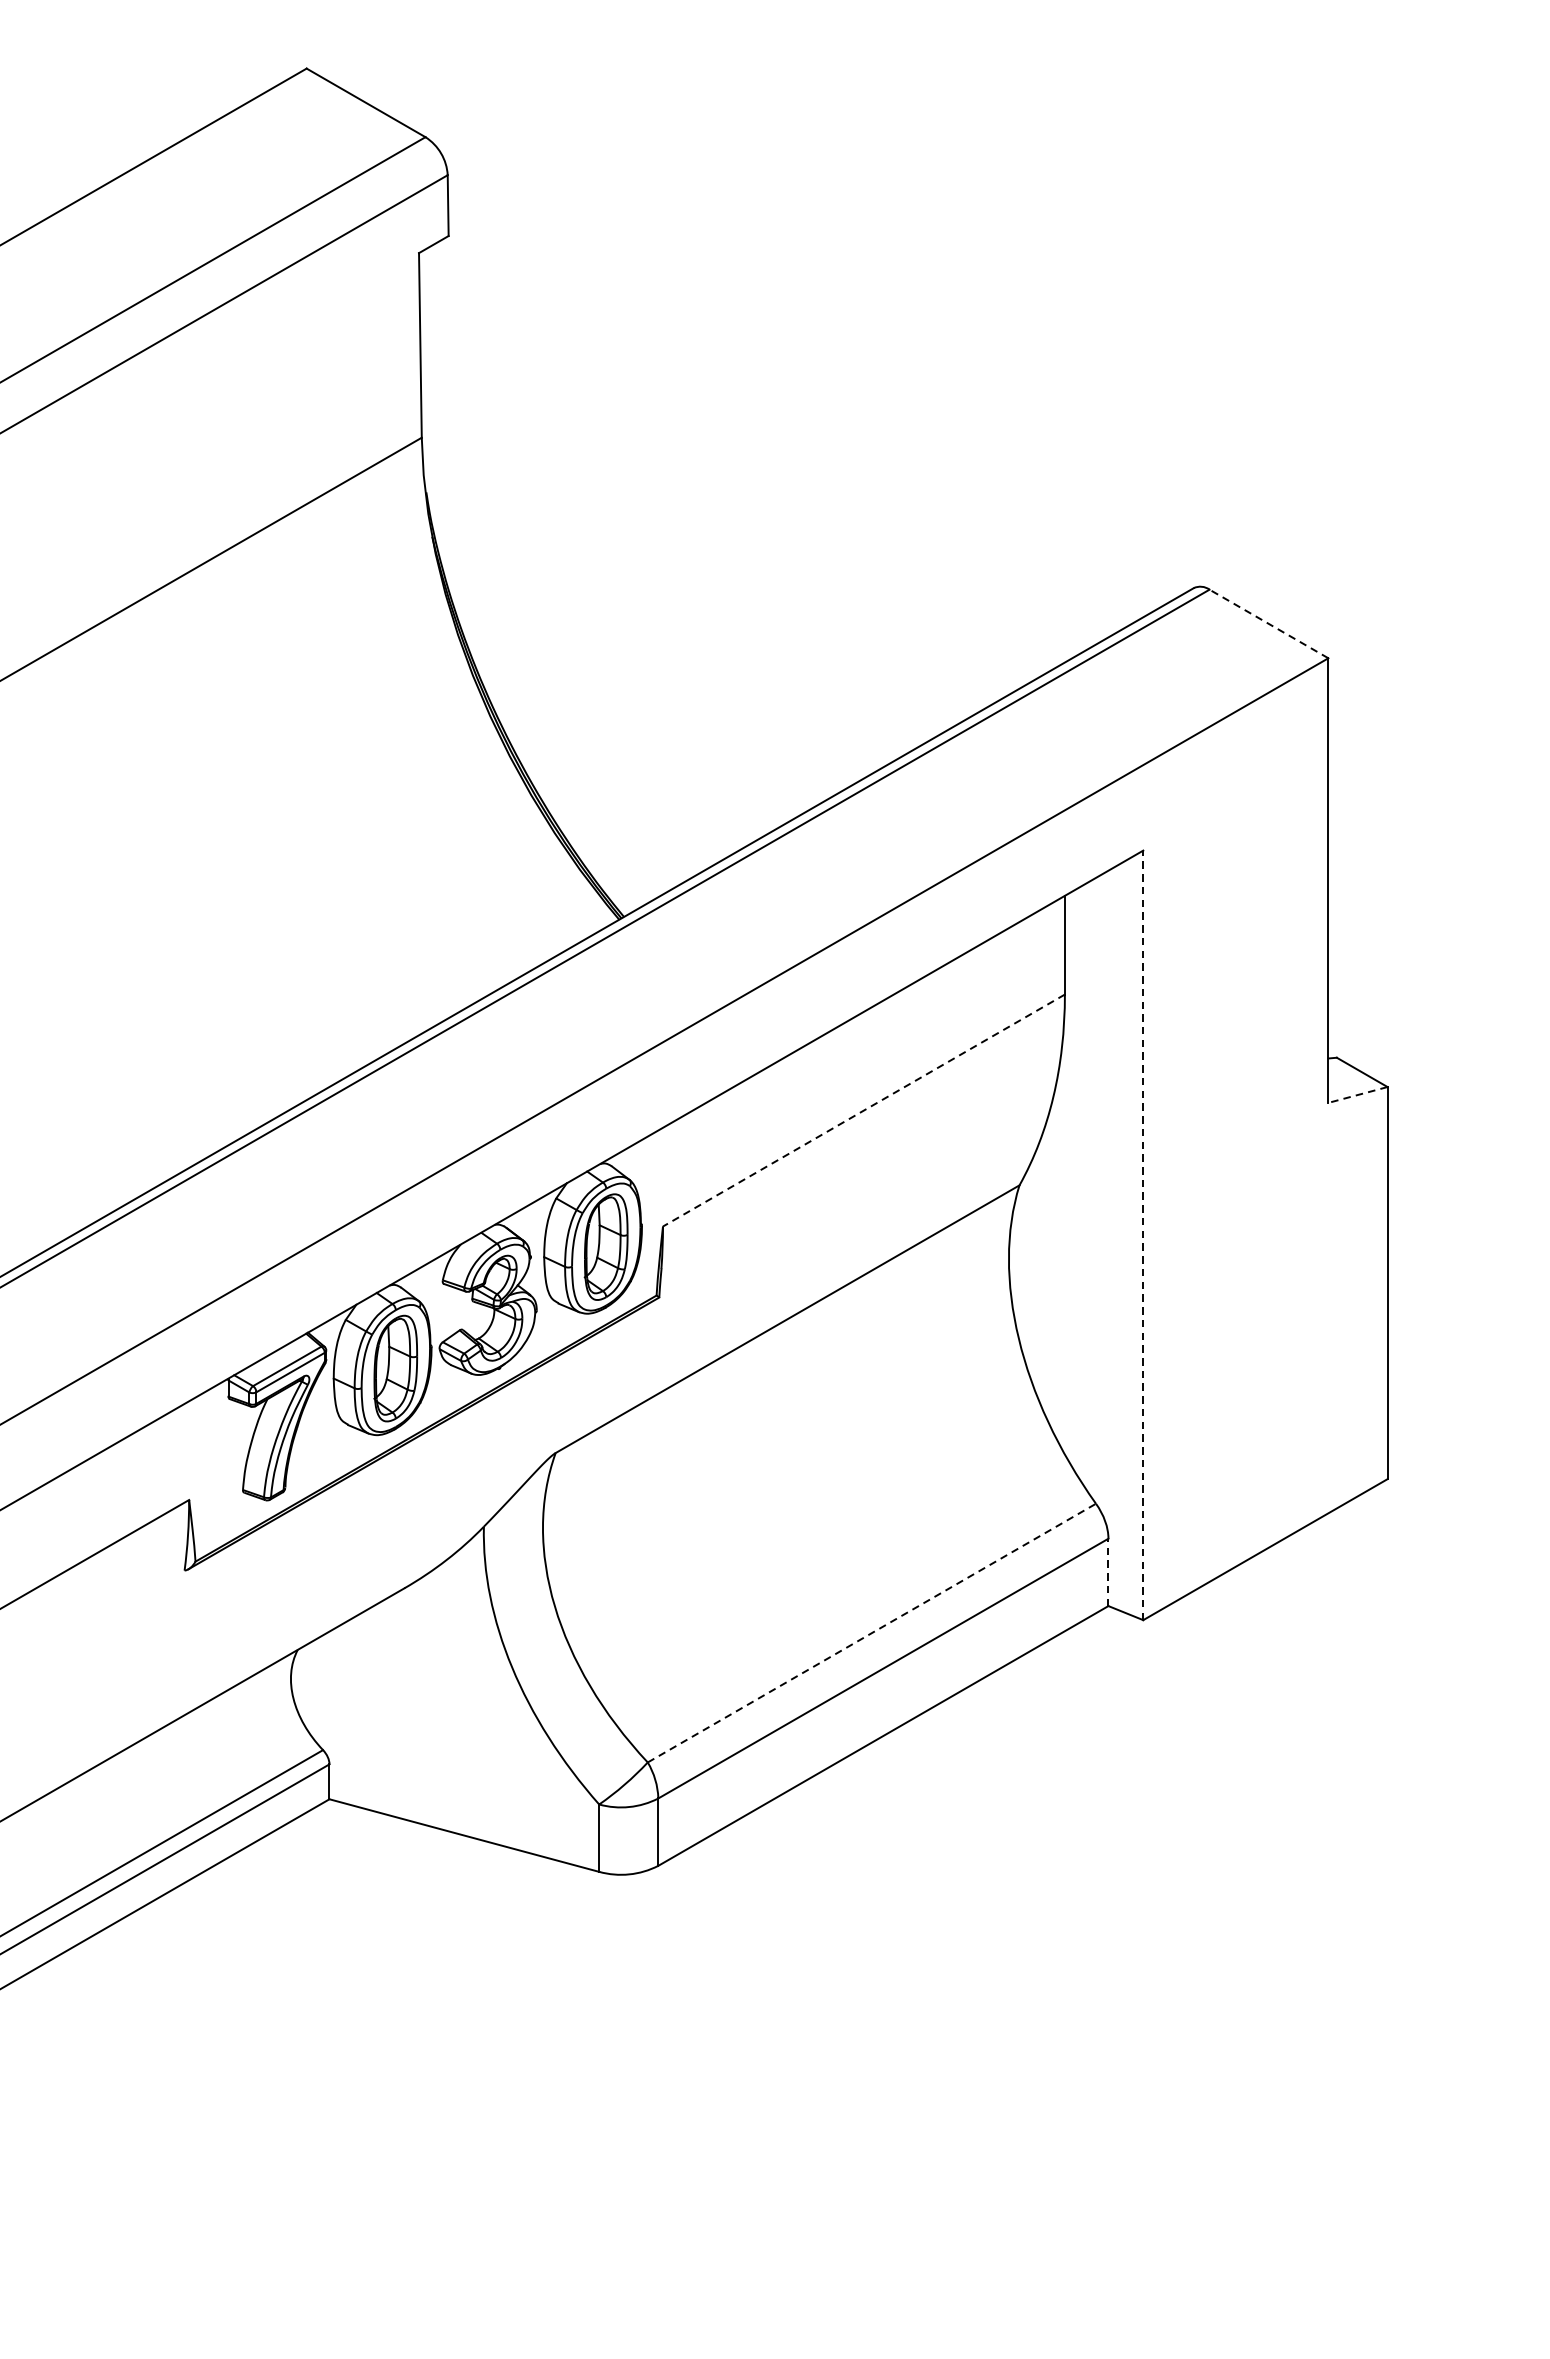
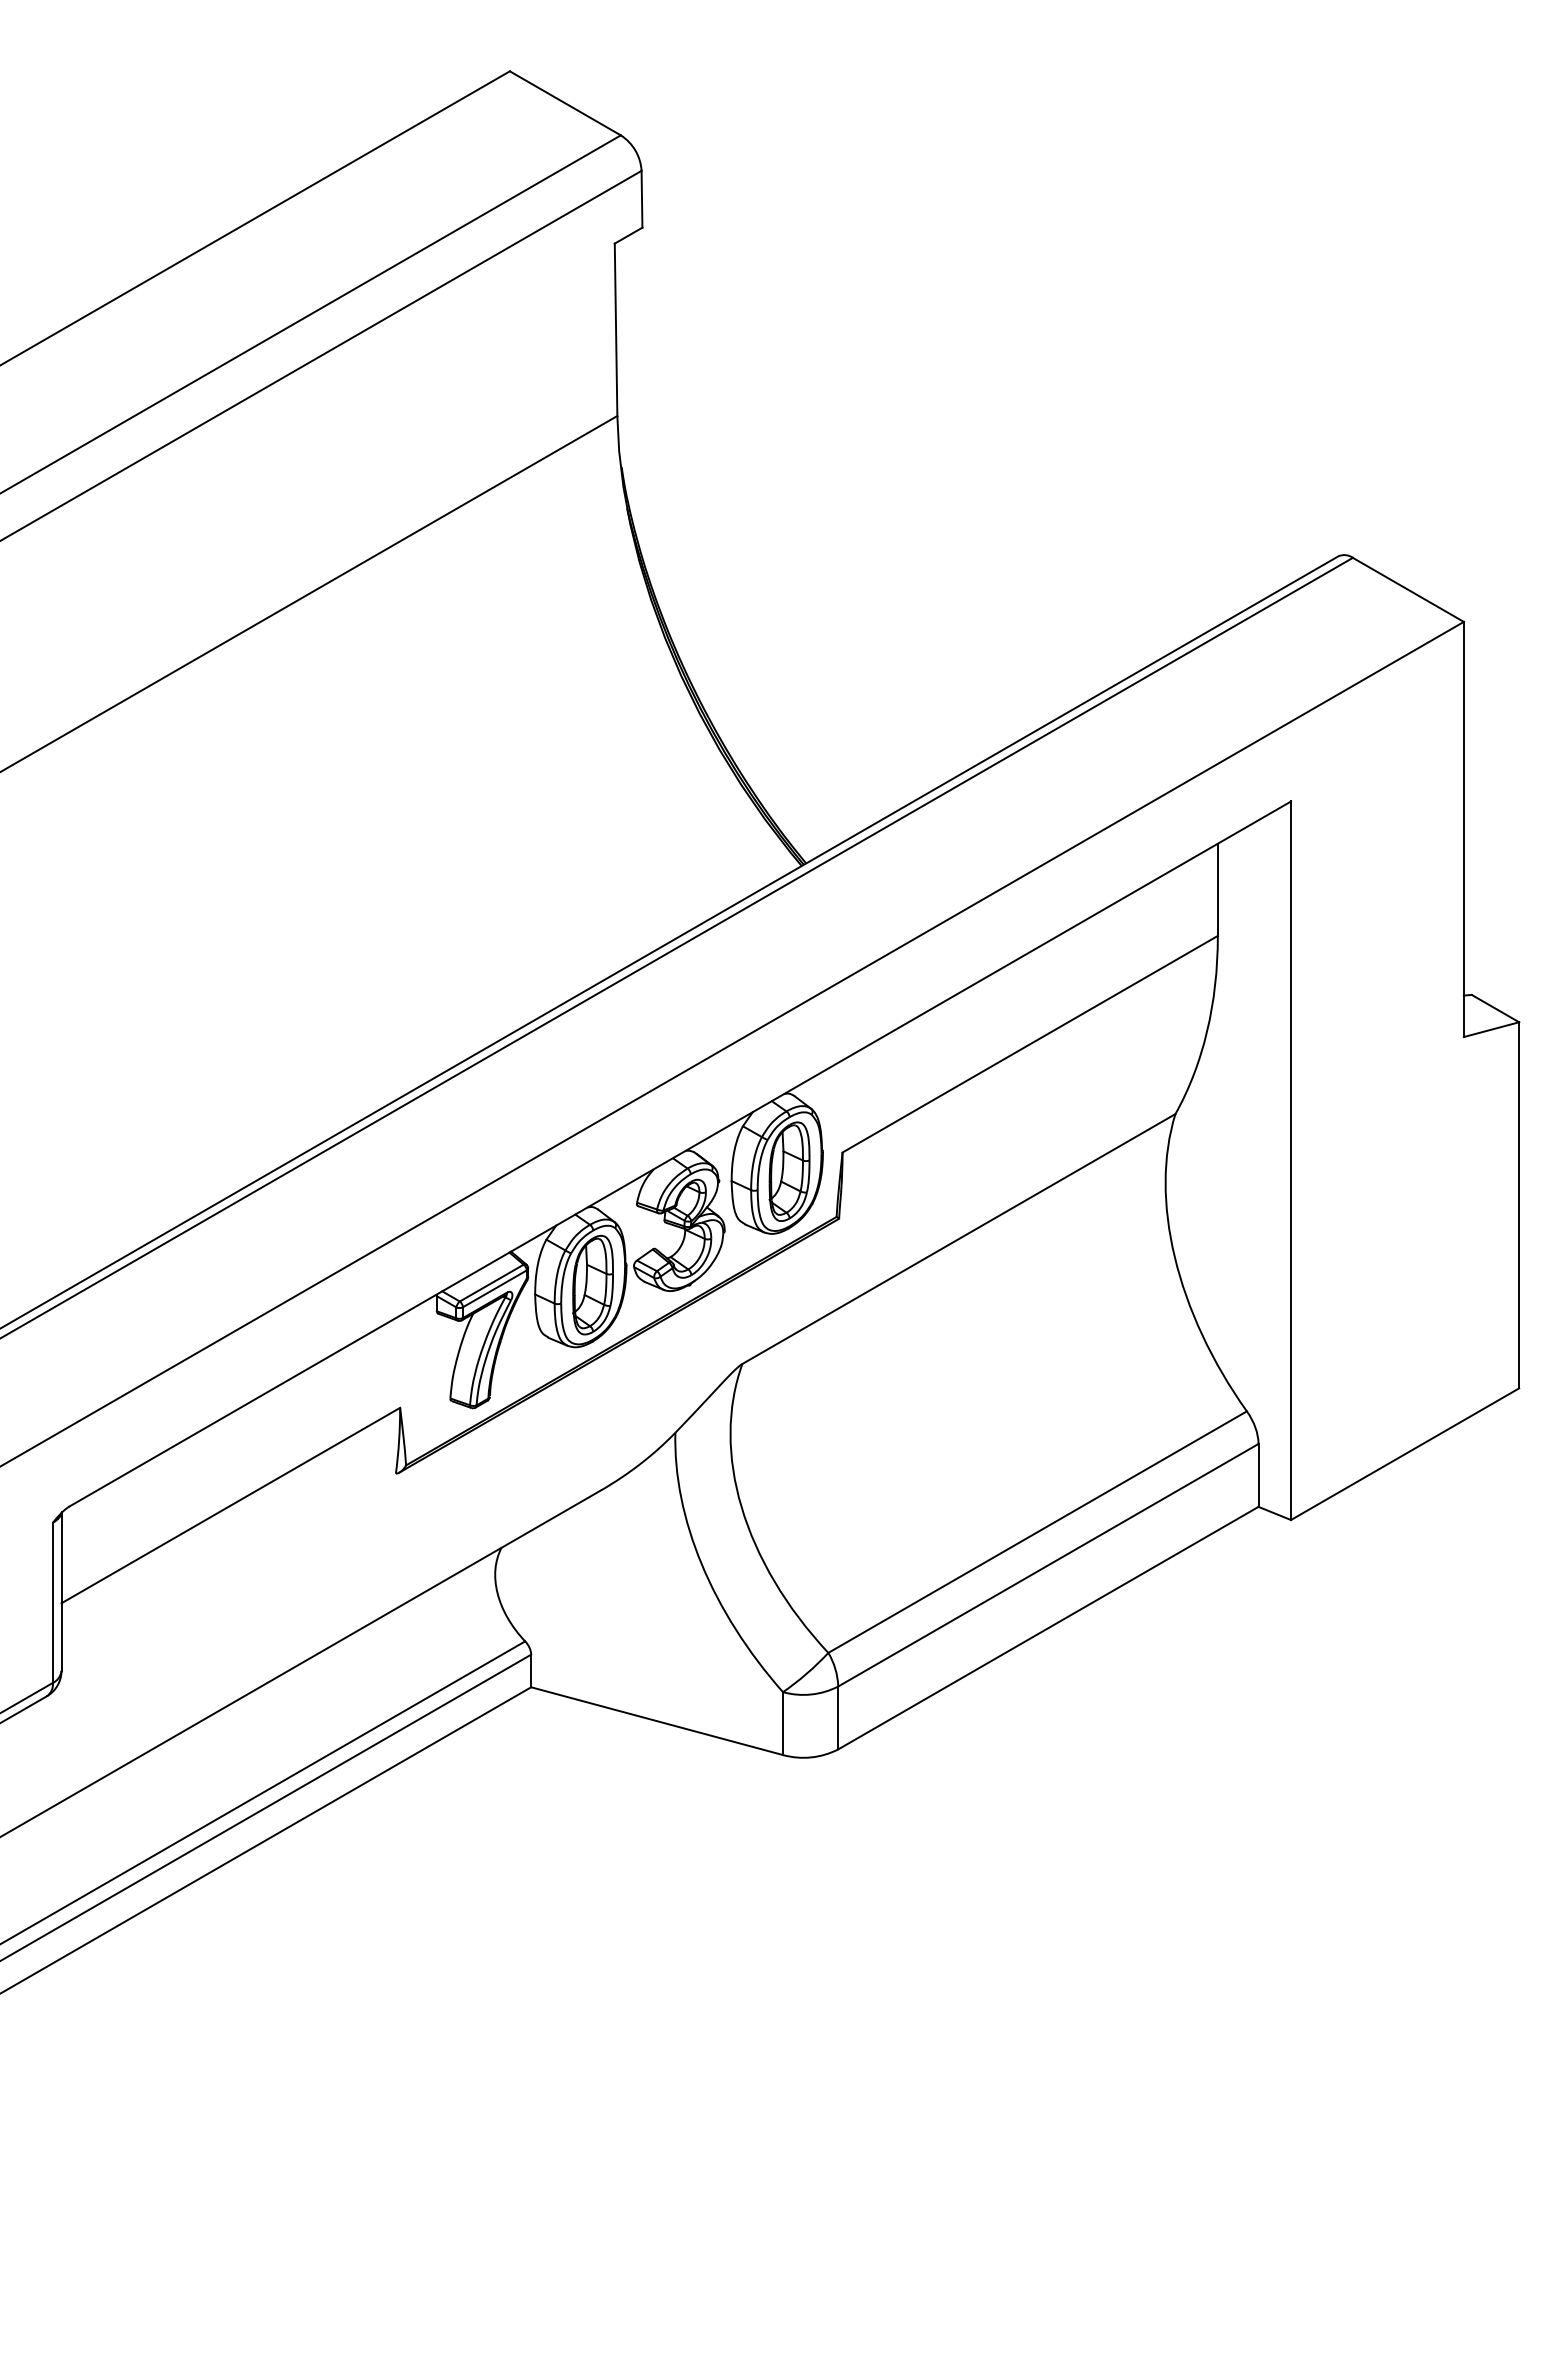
line: (1268, 623) -> (1407, 589), dashed -> solid
line: (1357, 1094) -> (1491, 1029), dashed -> solid
line: (864, 1110) -> (1030, 1044), dashed -> solid
line: (1143, 1235) -> (1291, 1160), dashed -> solid
line: (1108, 1571) -> (1258, 1474), dashed -> solid
line: (871, 1633) -> (1037, 1532), dashed -> solid

